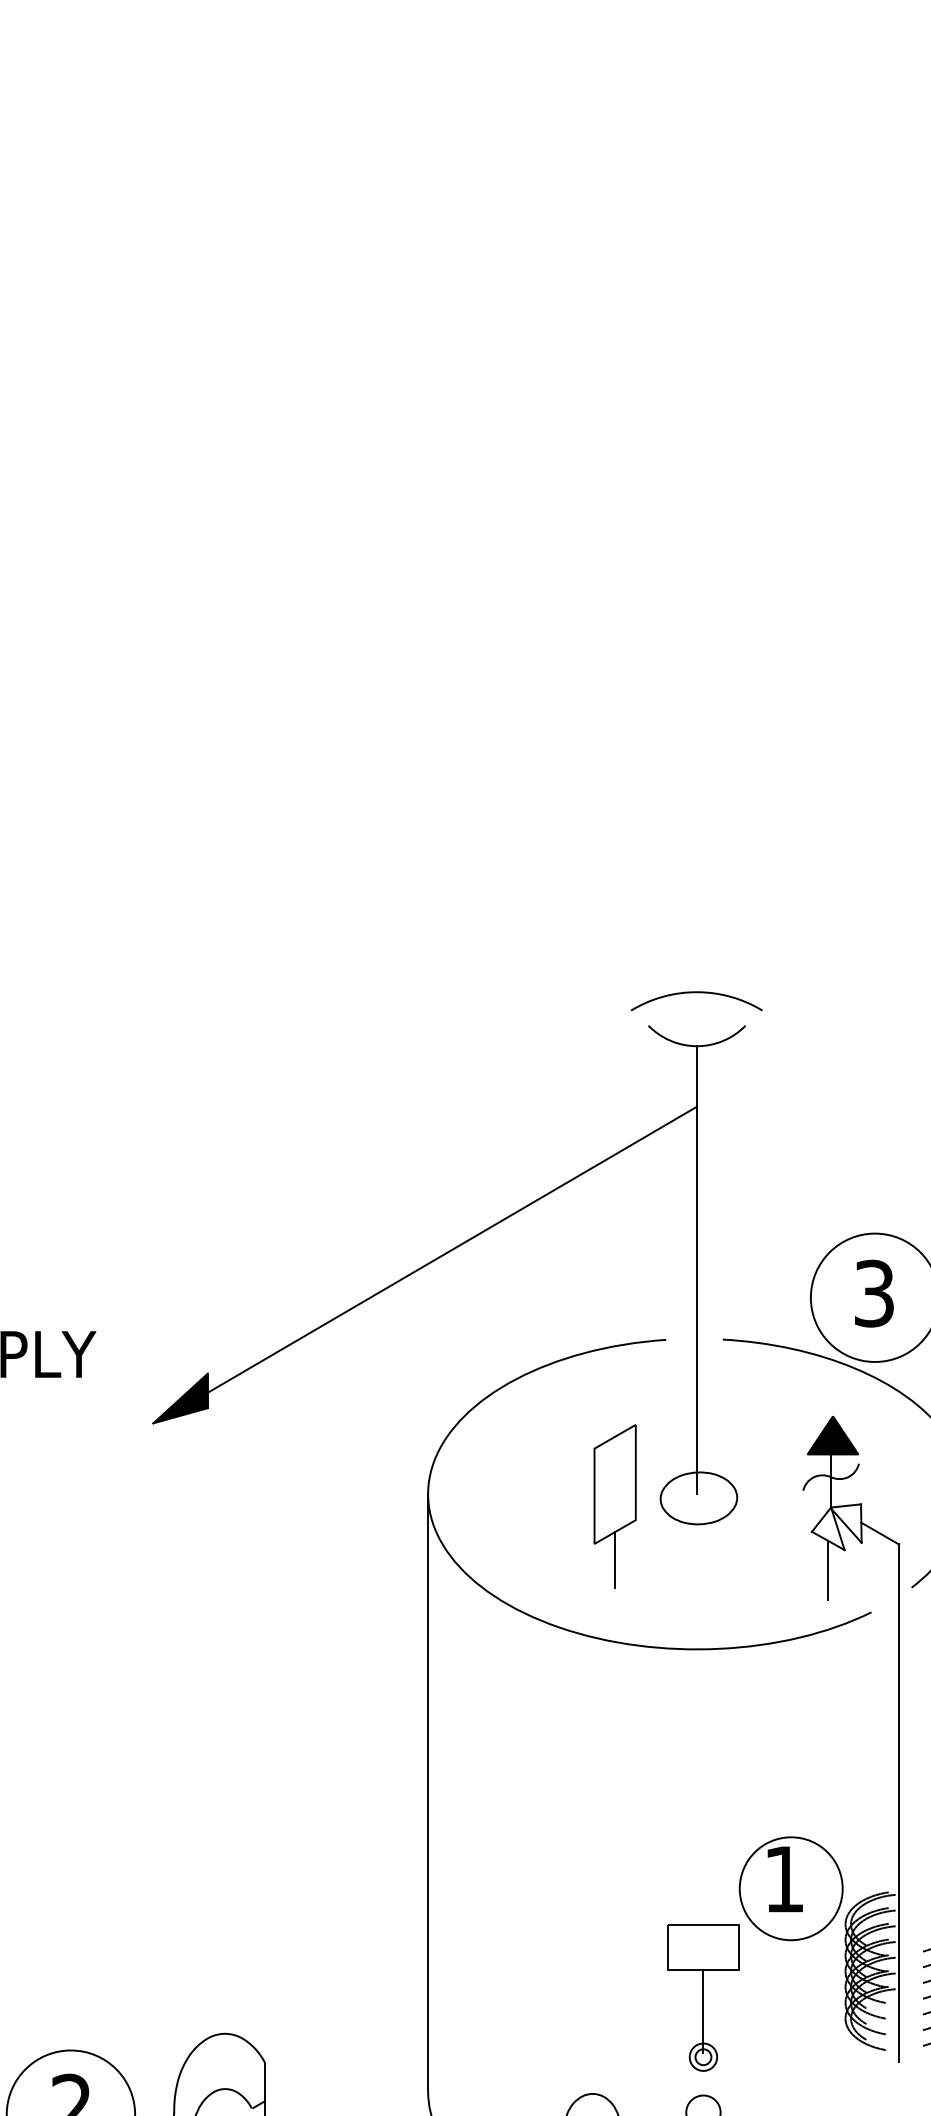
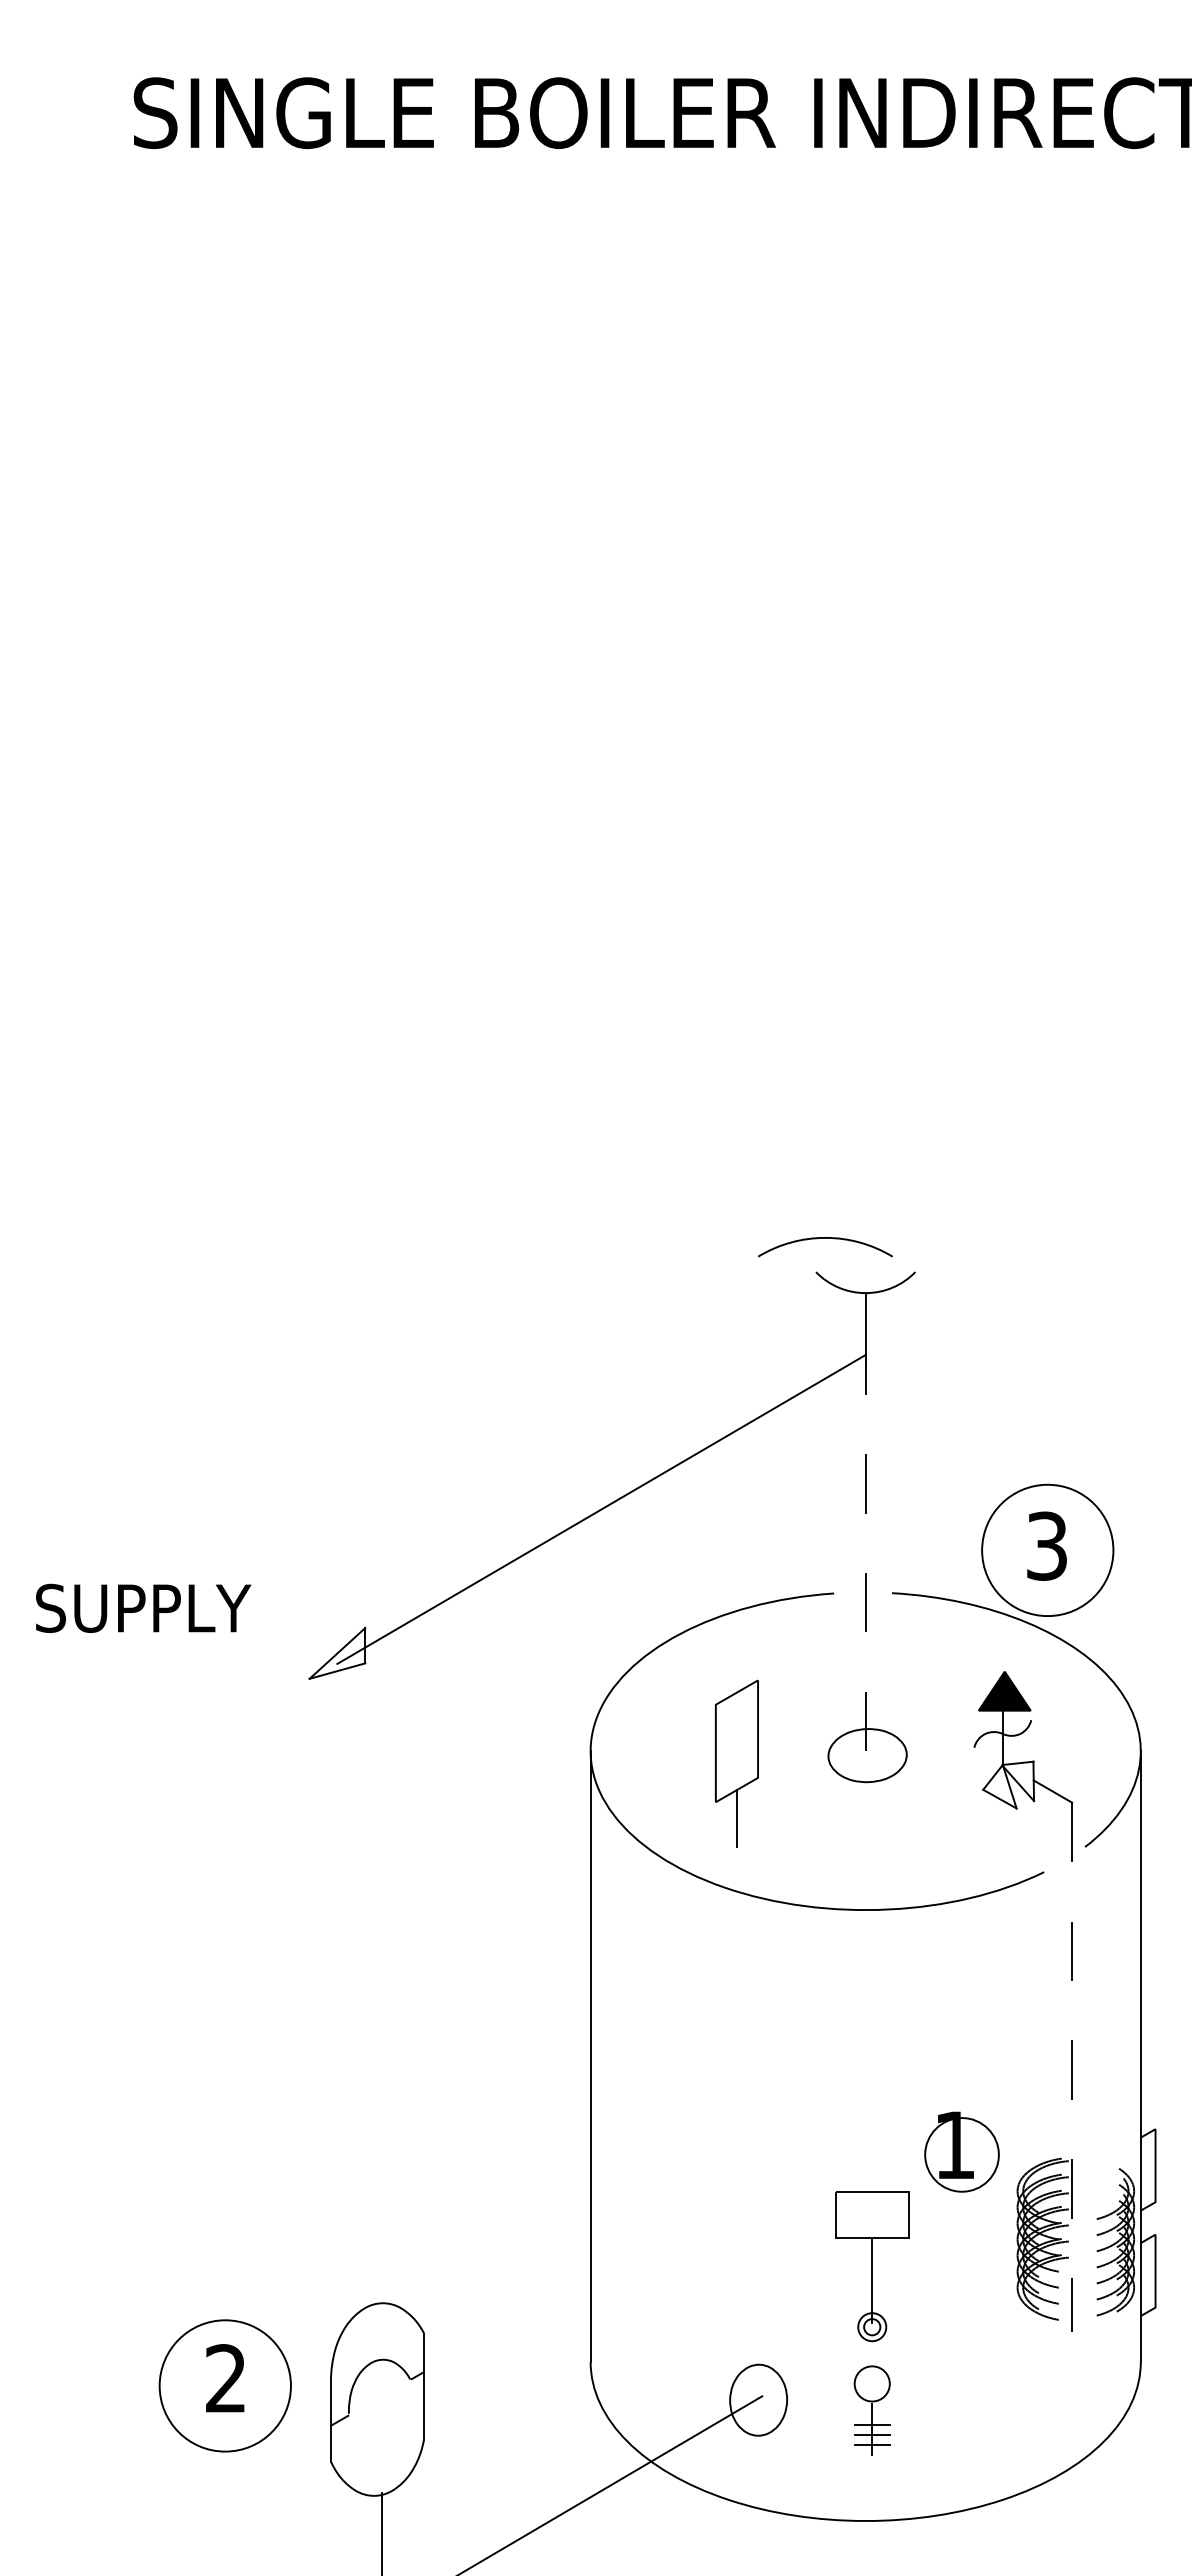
arc: (696, 992) -> (825, 1238), moved
line: (696, 1302) -> (865, 1555), solid -> dashed
fill: (180, 1398) -> (337, 1653), removed
part: (614, 1506) -> (736, 1763), moved
line: (827, 1570) -> (999, 1829), removed
line: (899, 1803) -> (1072, 2067), solid -> dashed
circle: (790, 1888) -> (961, 2154), size x0.7

